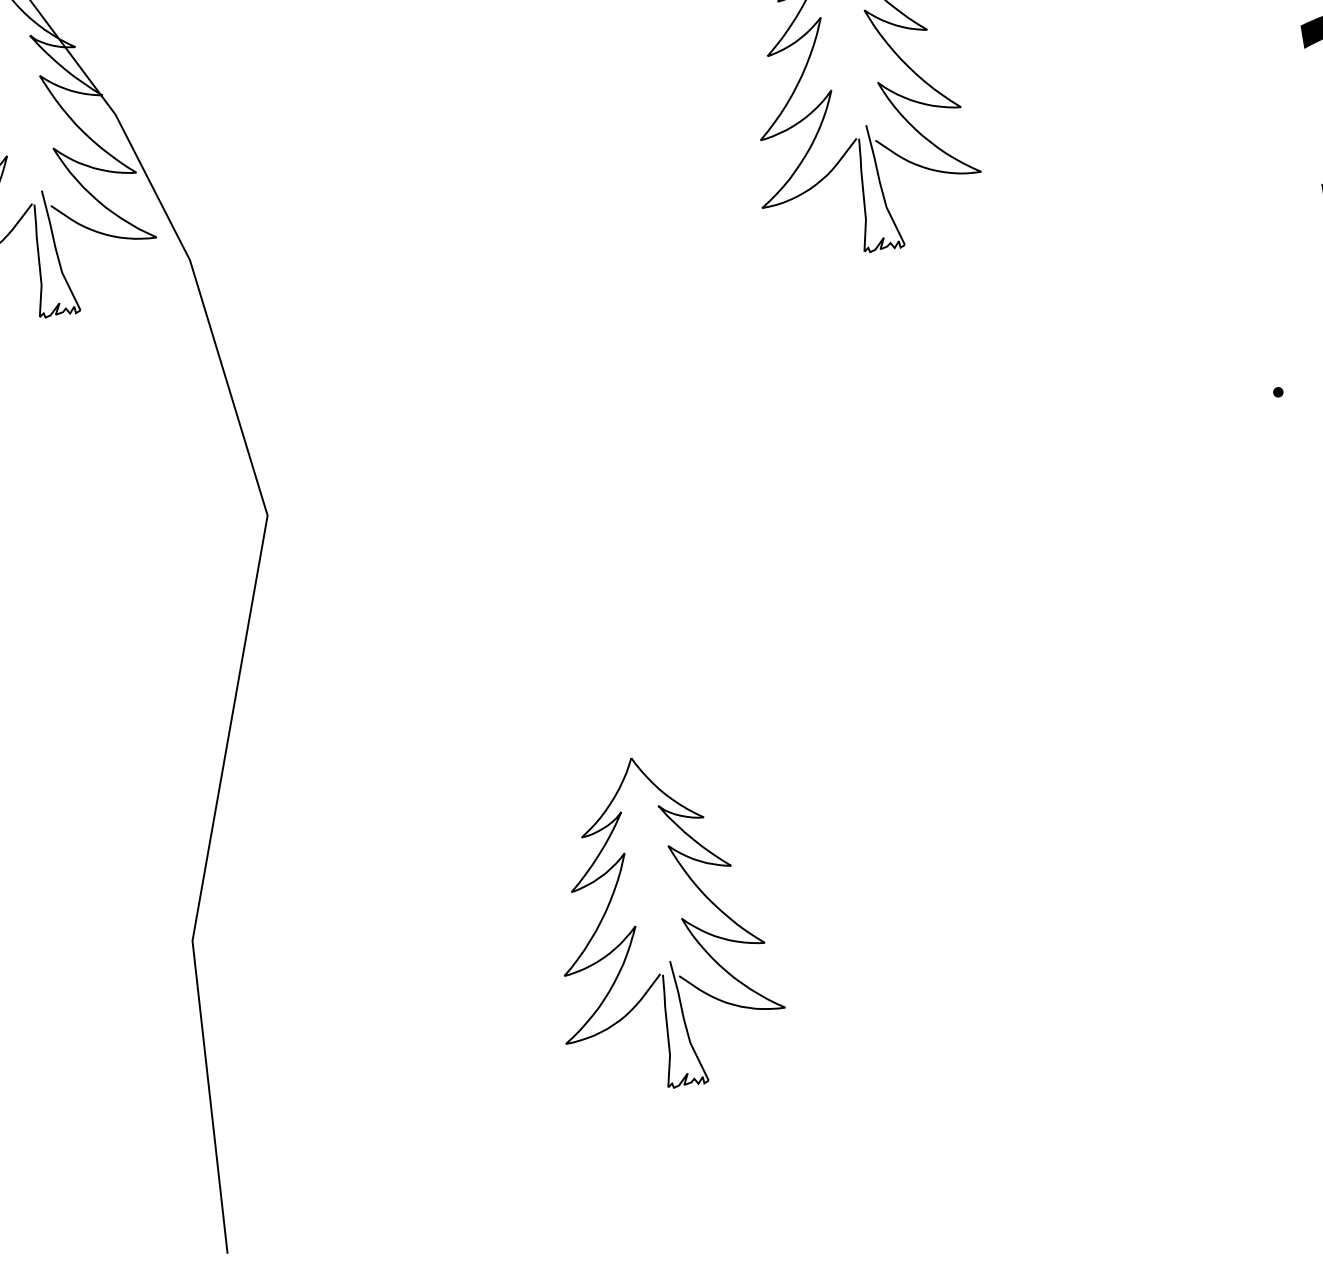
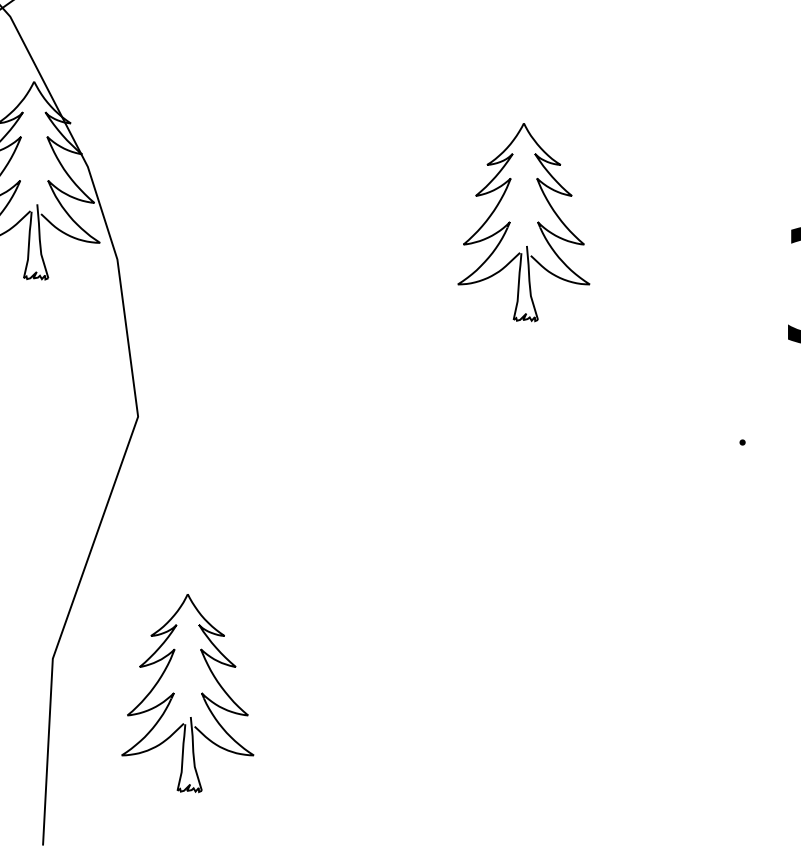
part: (636, 926) -> (174, 693), moved

